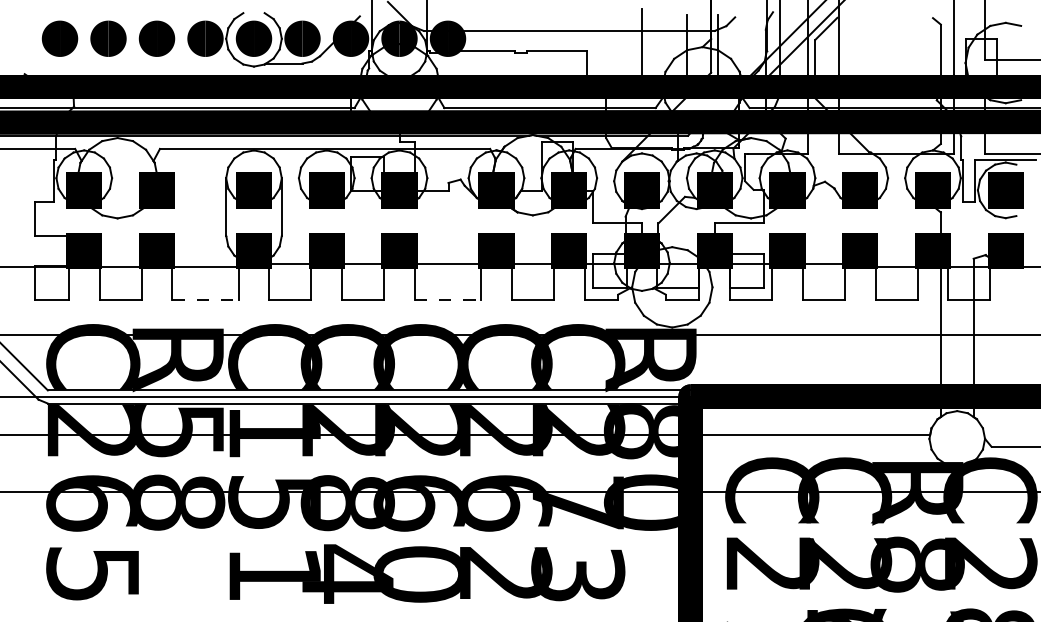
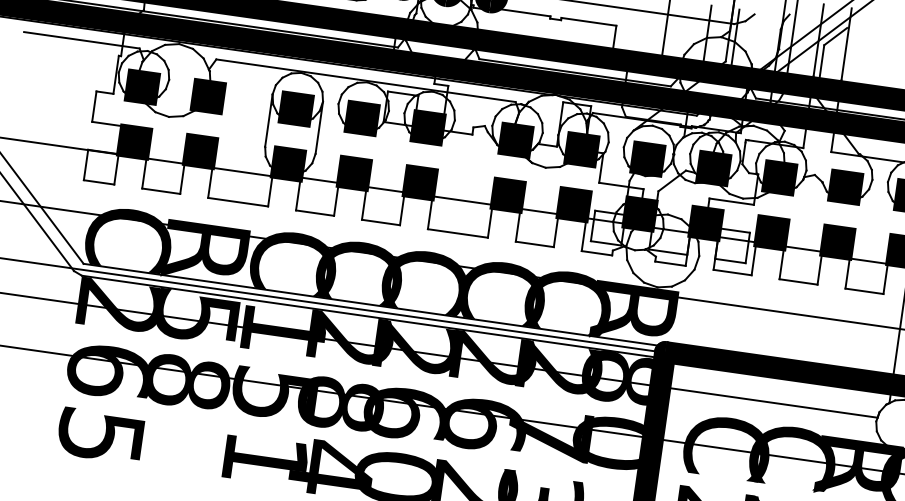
line: (206, 299) -> (239, 201), dashed -> solid
line: (448, 299) -> (458, 233), dashed -> solid

